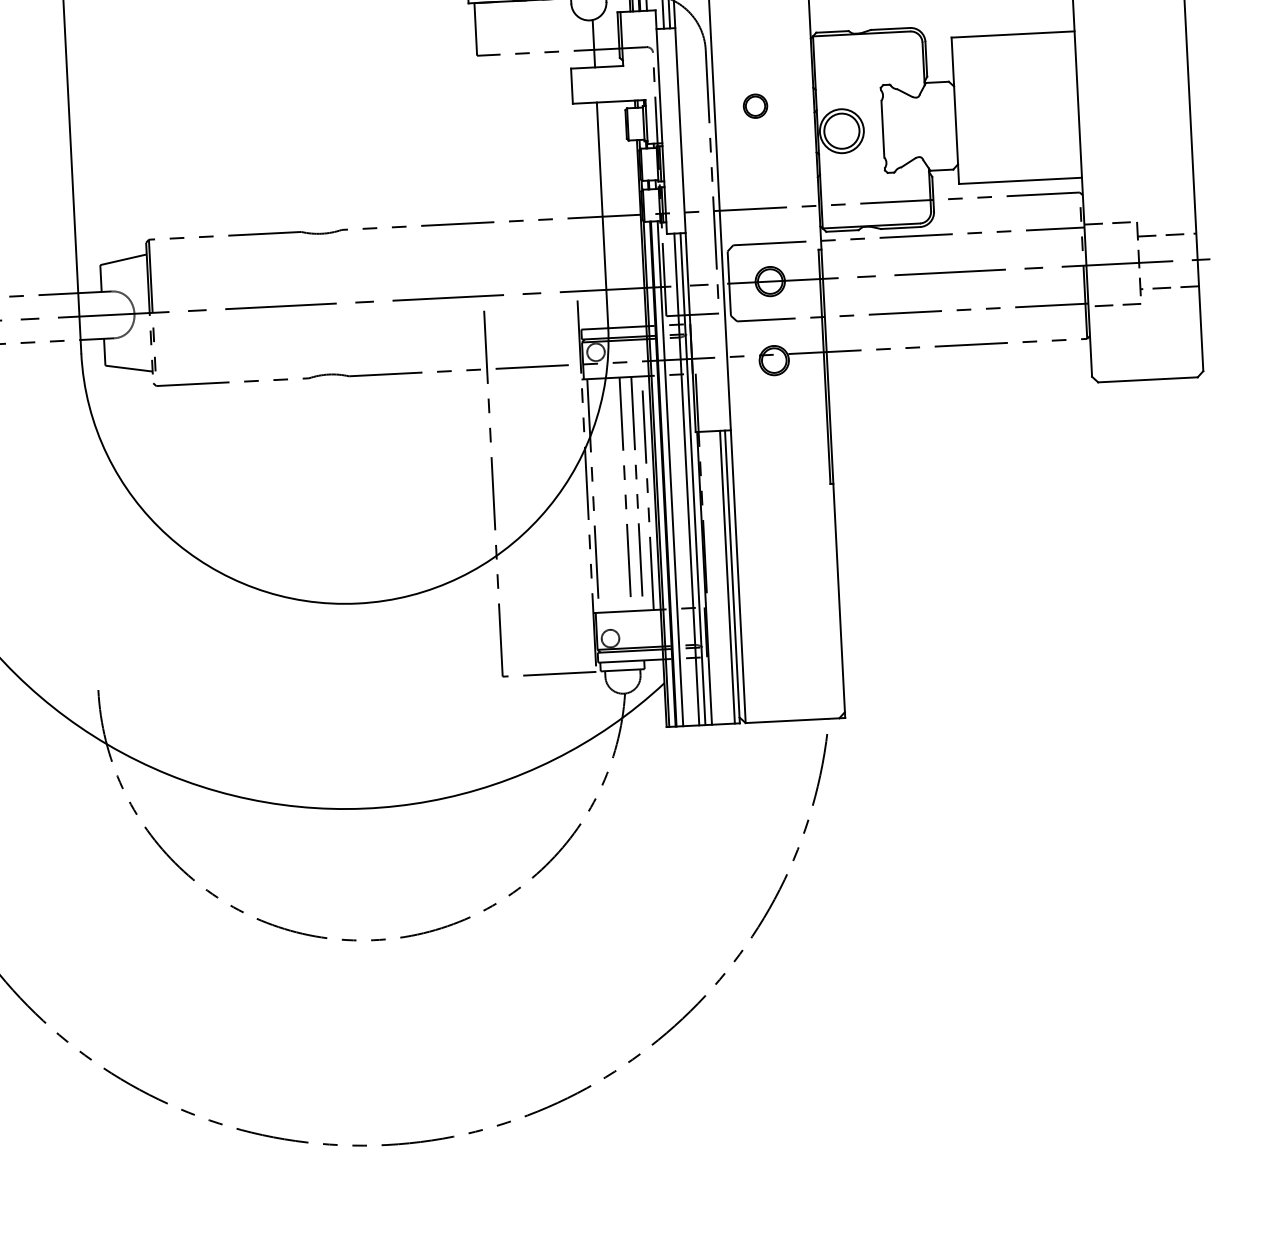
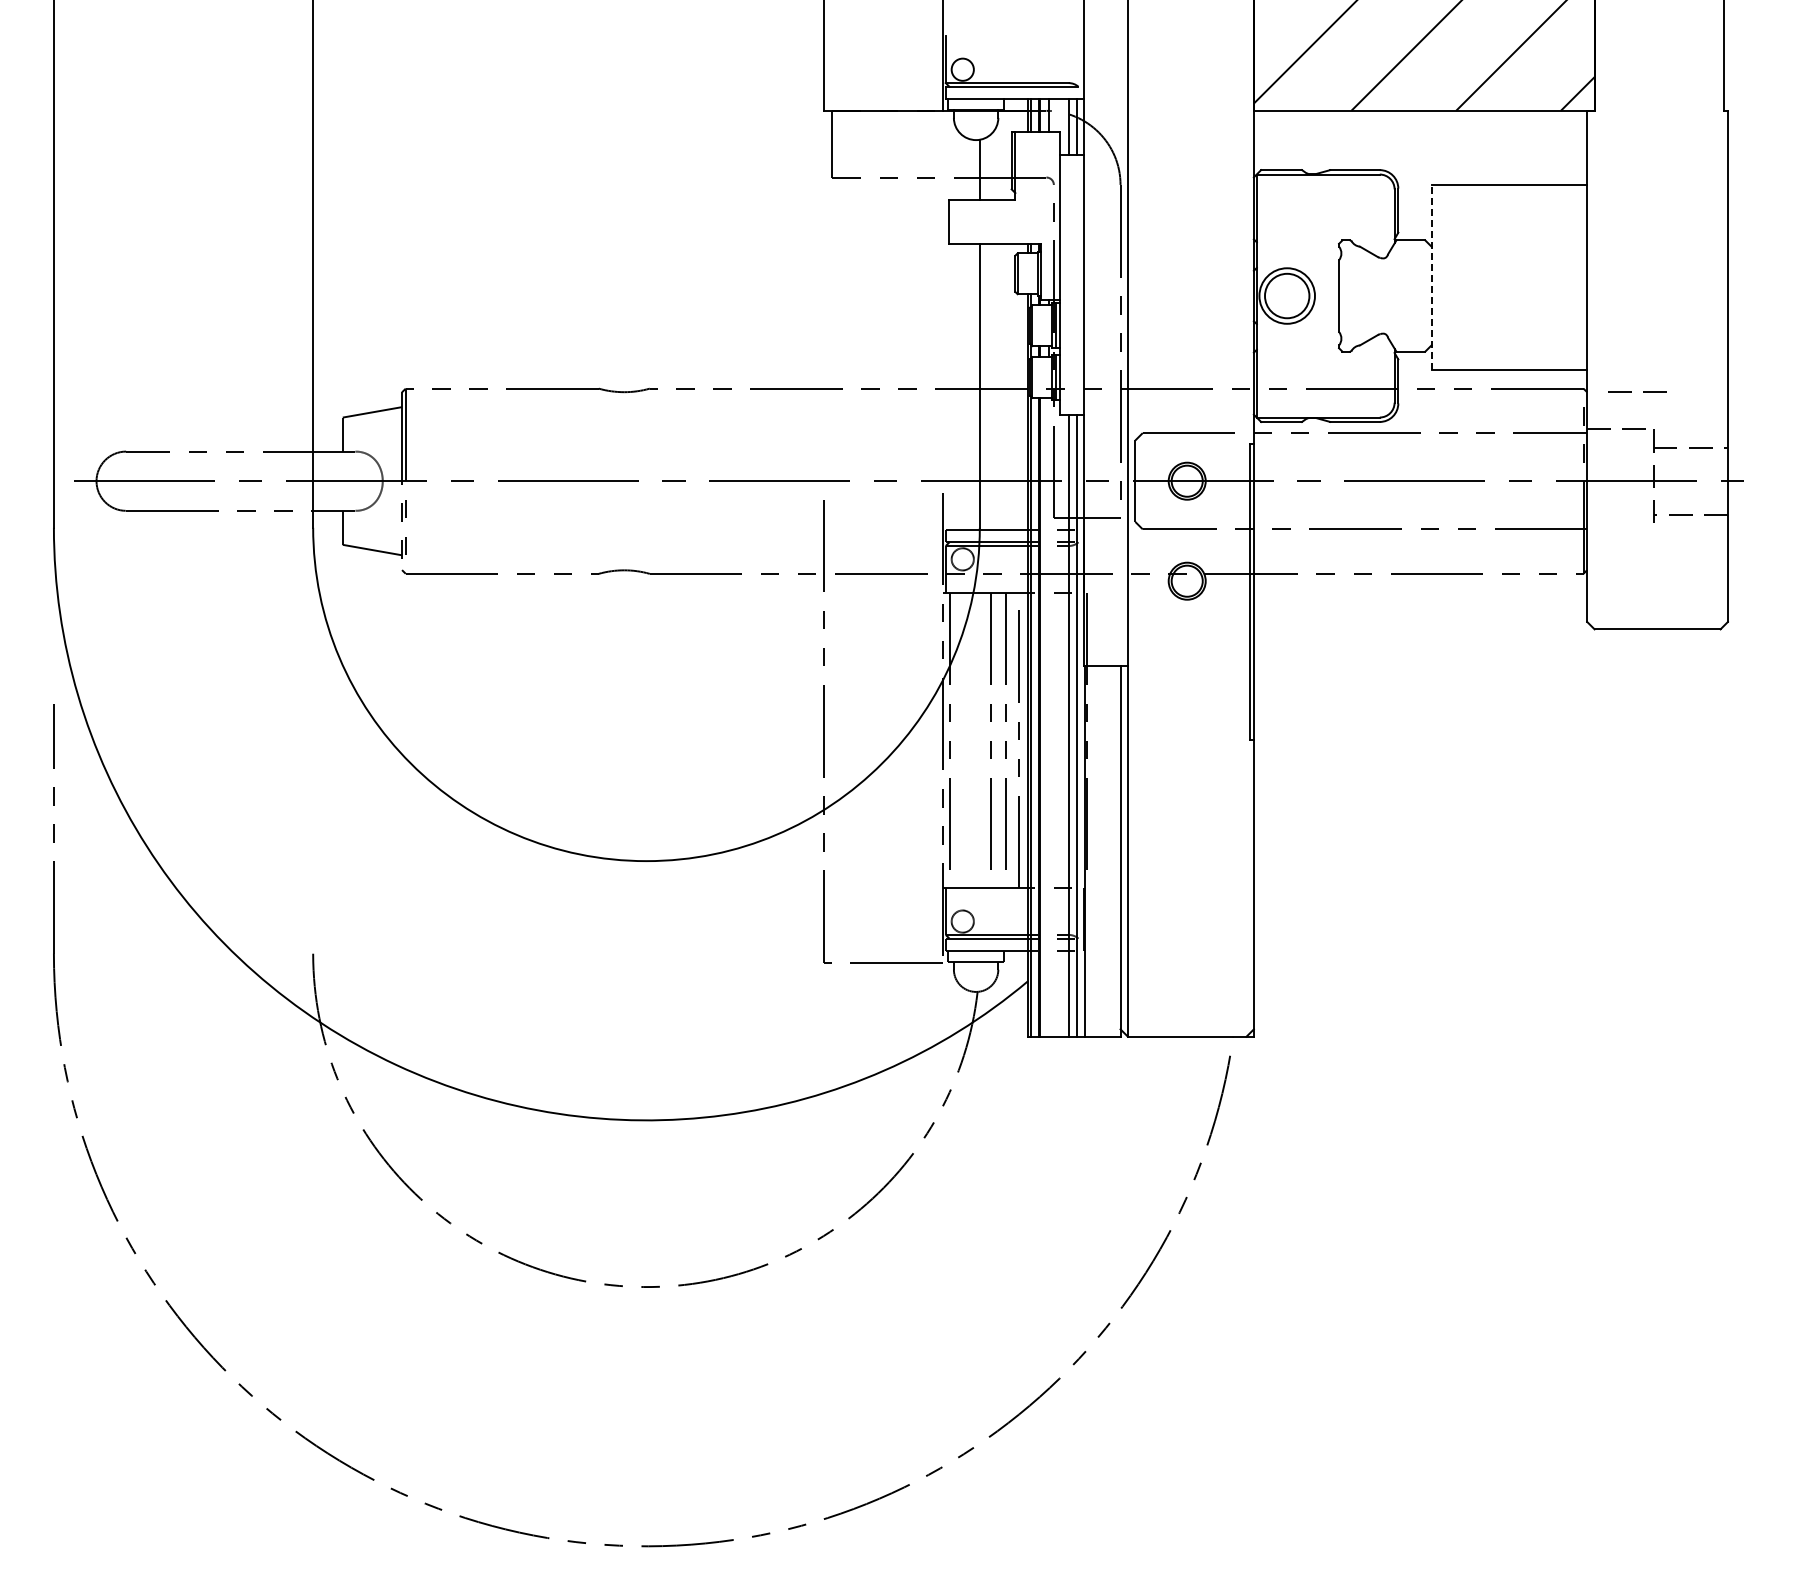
part: (755, 105) -> (1179, 258), removed
line: (955, 110) -> (1431, 277), solid -> dashed
line: (1113, 304) -> (1631, 391), moved
line: (670, 473) -> (1048, 716), removed
line: (727, 577) -> (1114, 851), removed

